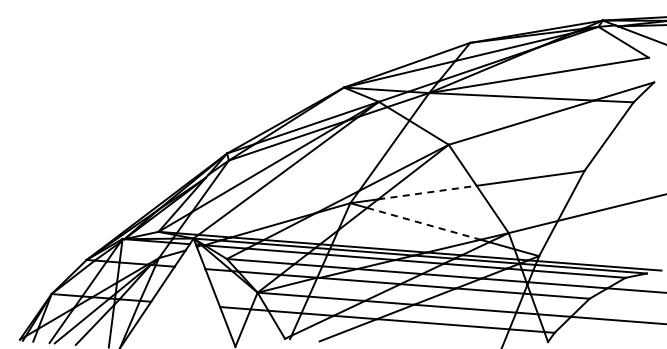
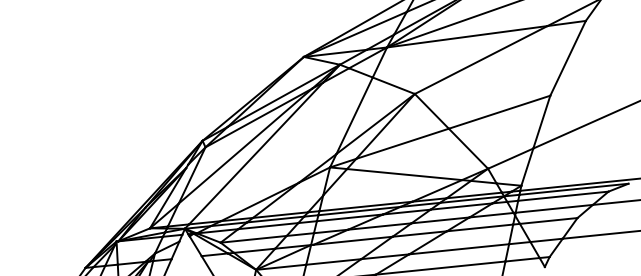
line: (427, 192) -> (402, 143), dashed -> solid
line: (423, 223) -> (404, 174), dashed -> solid

